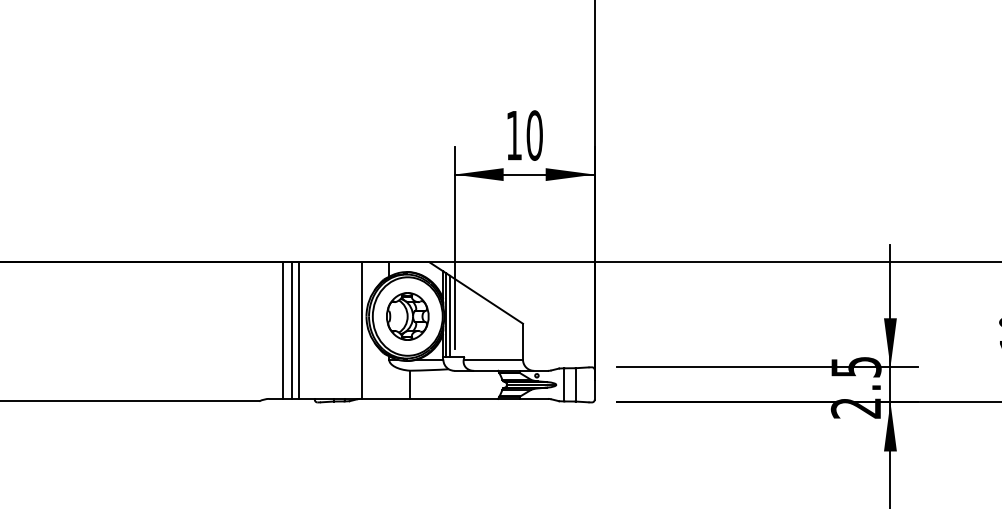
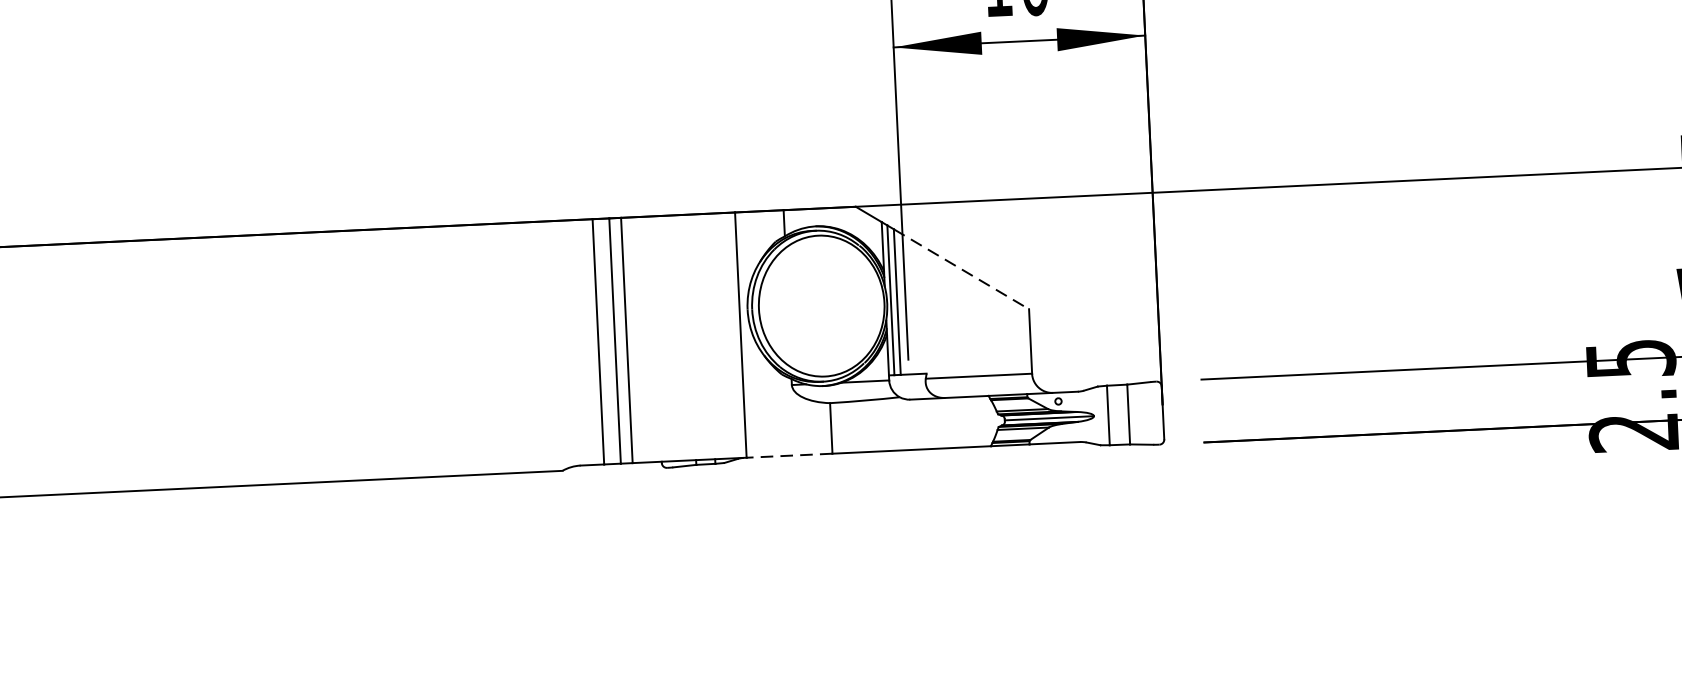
line: (486, 299) -> (961, 268), solid -> dashed
part: (407, 316) -> (821, 306), removed
line: (385, 398) -> (788, 455), solid -> dashed

